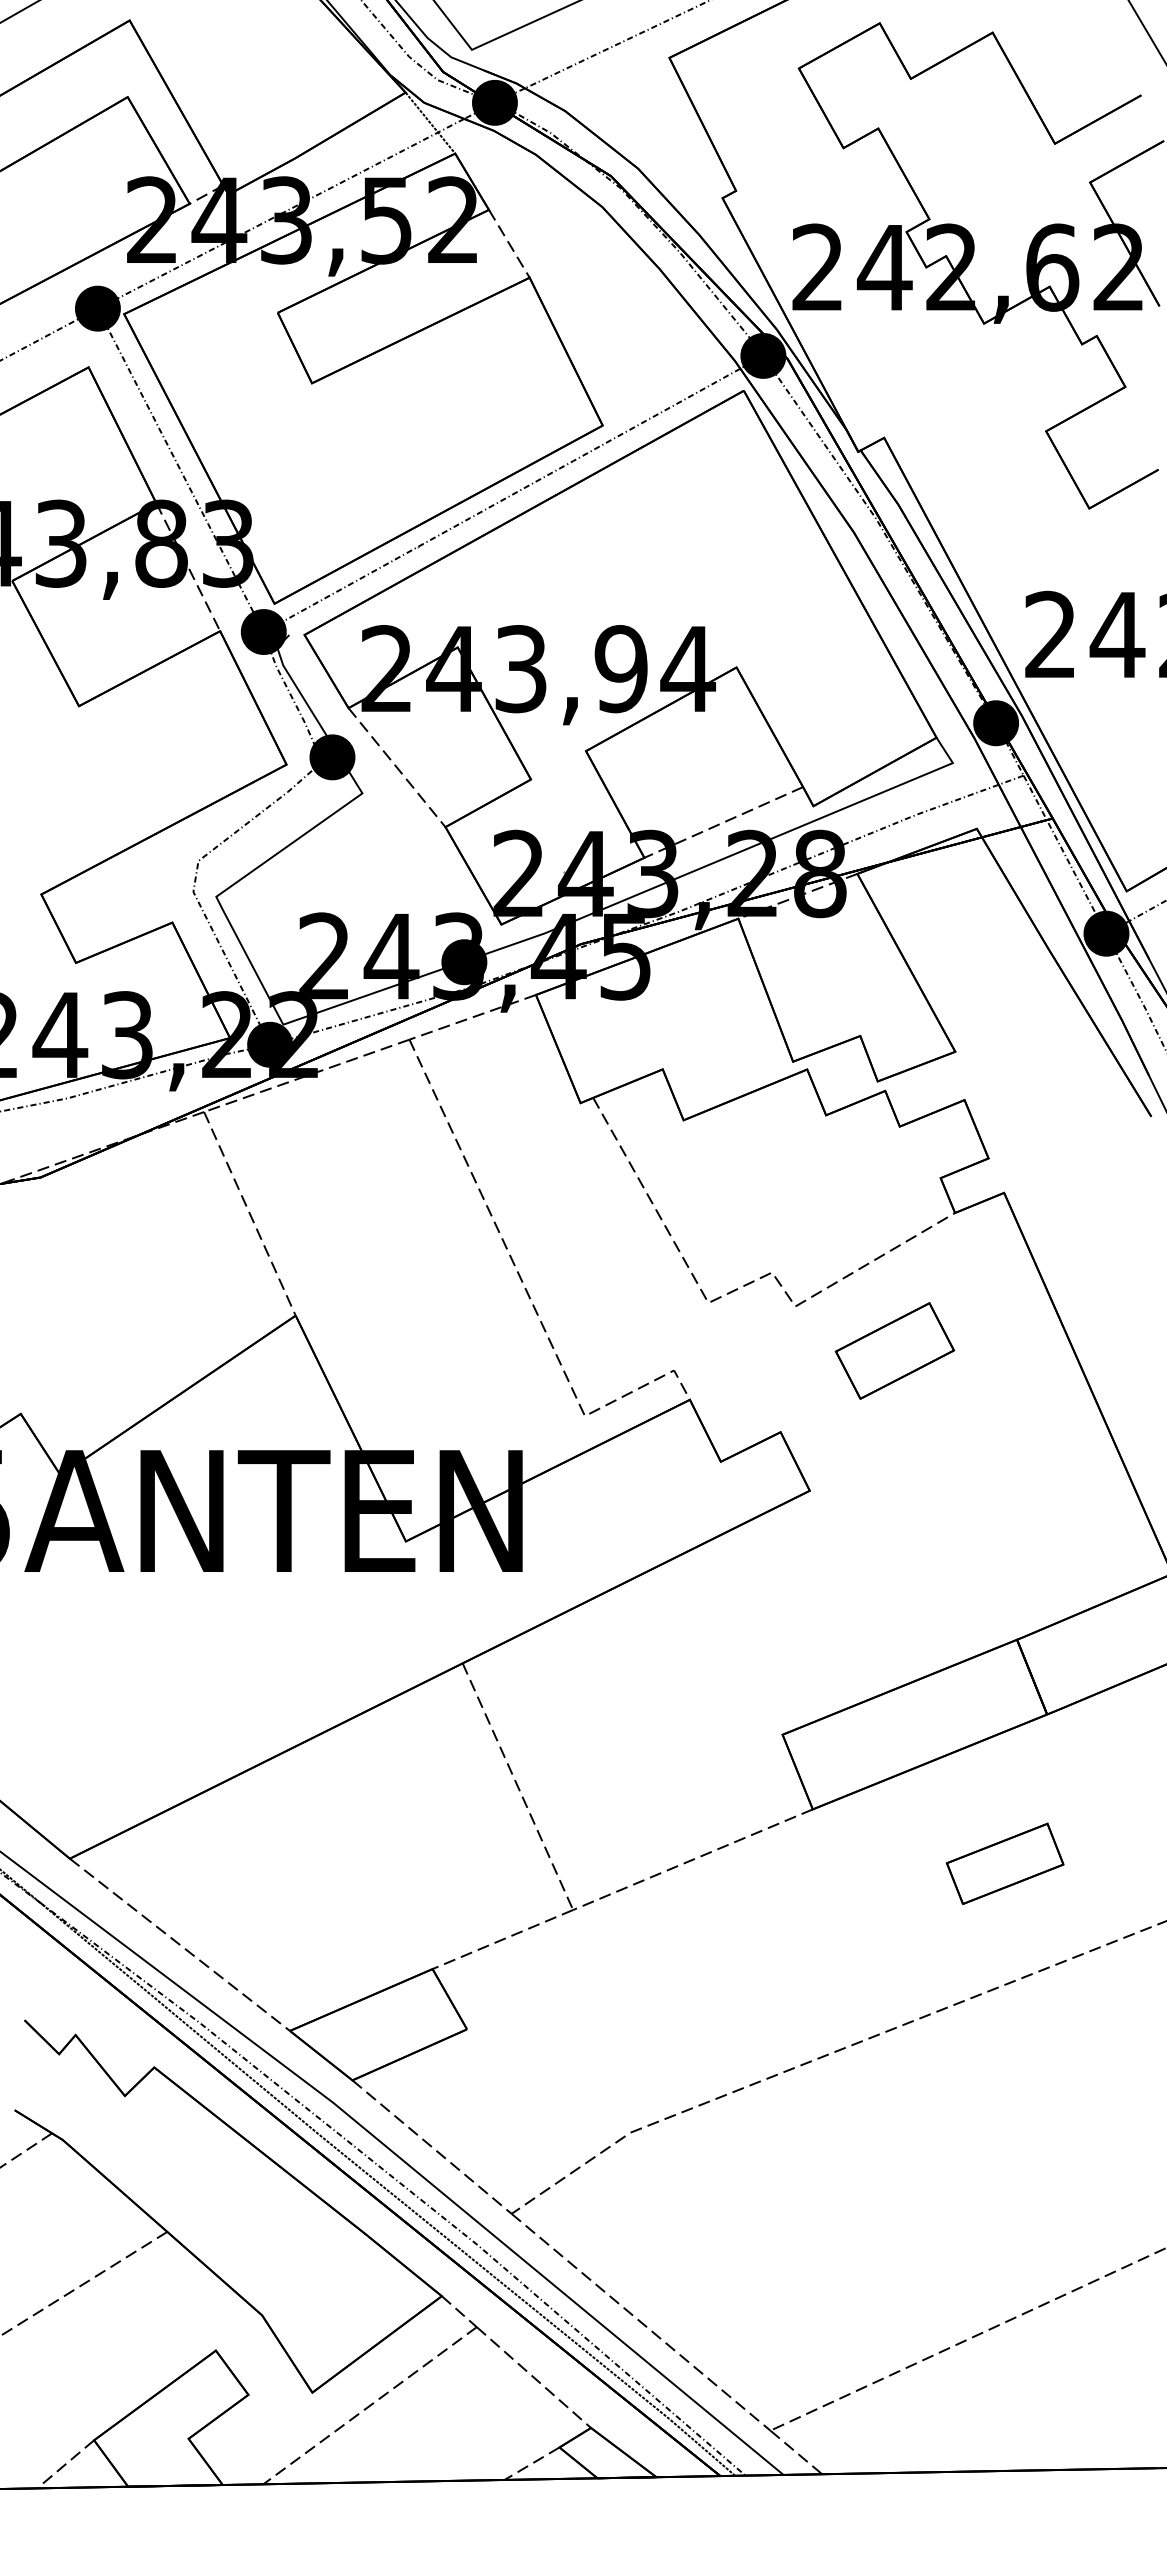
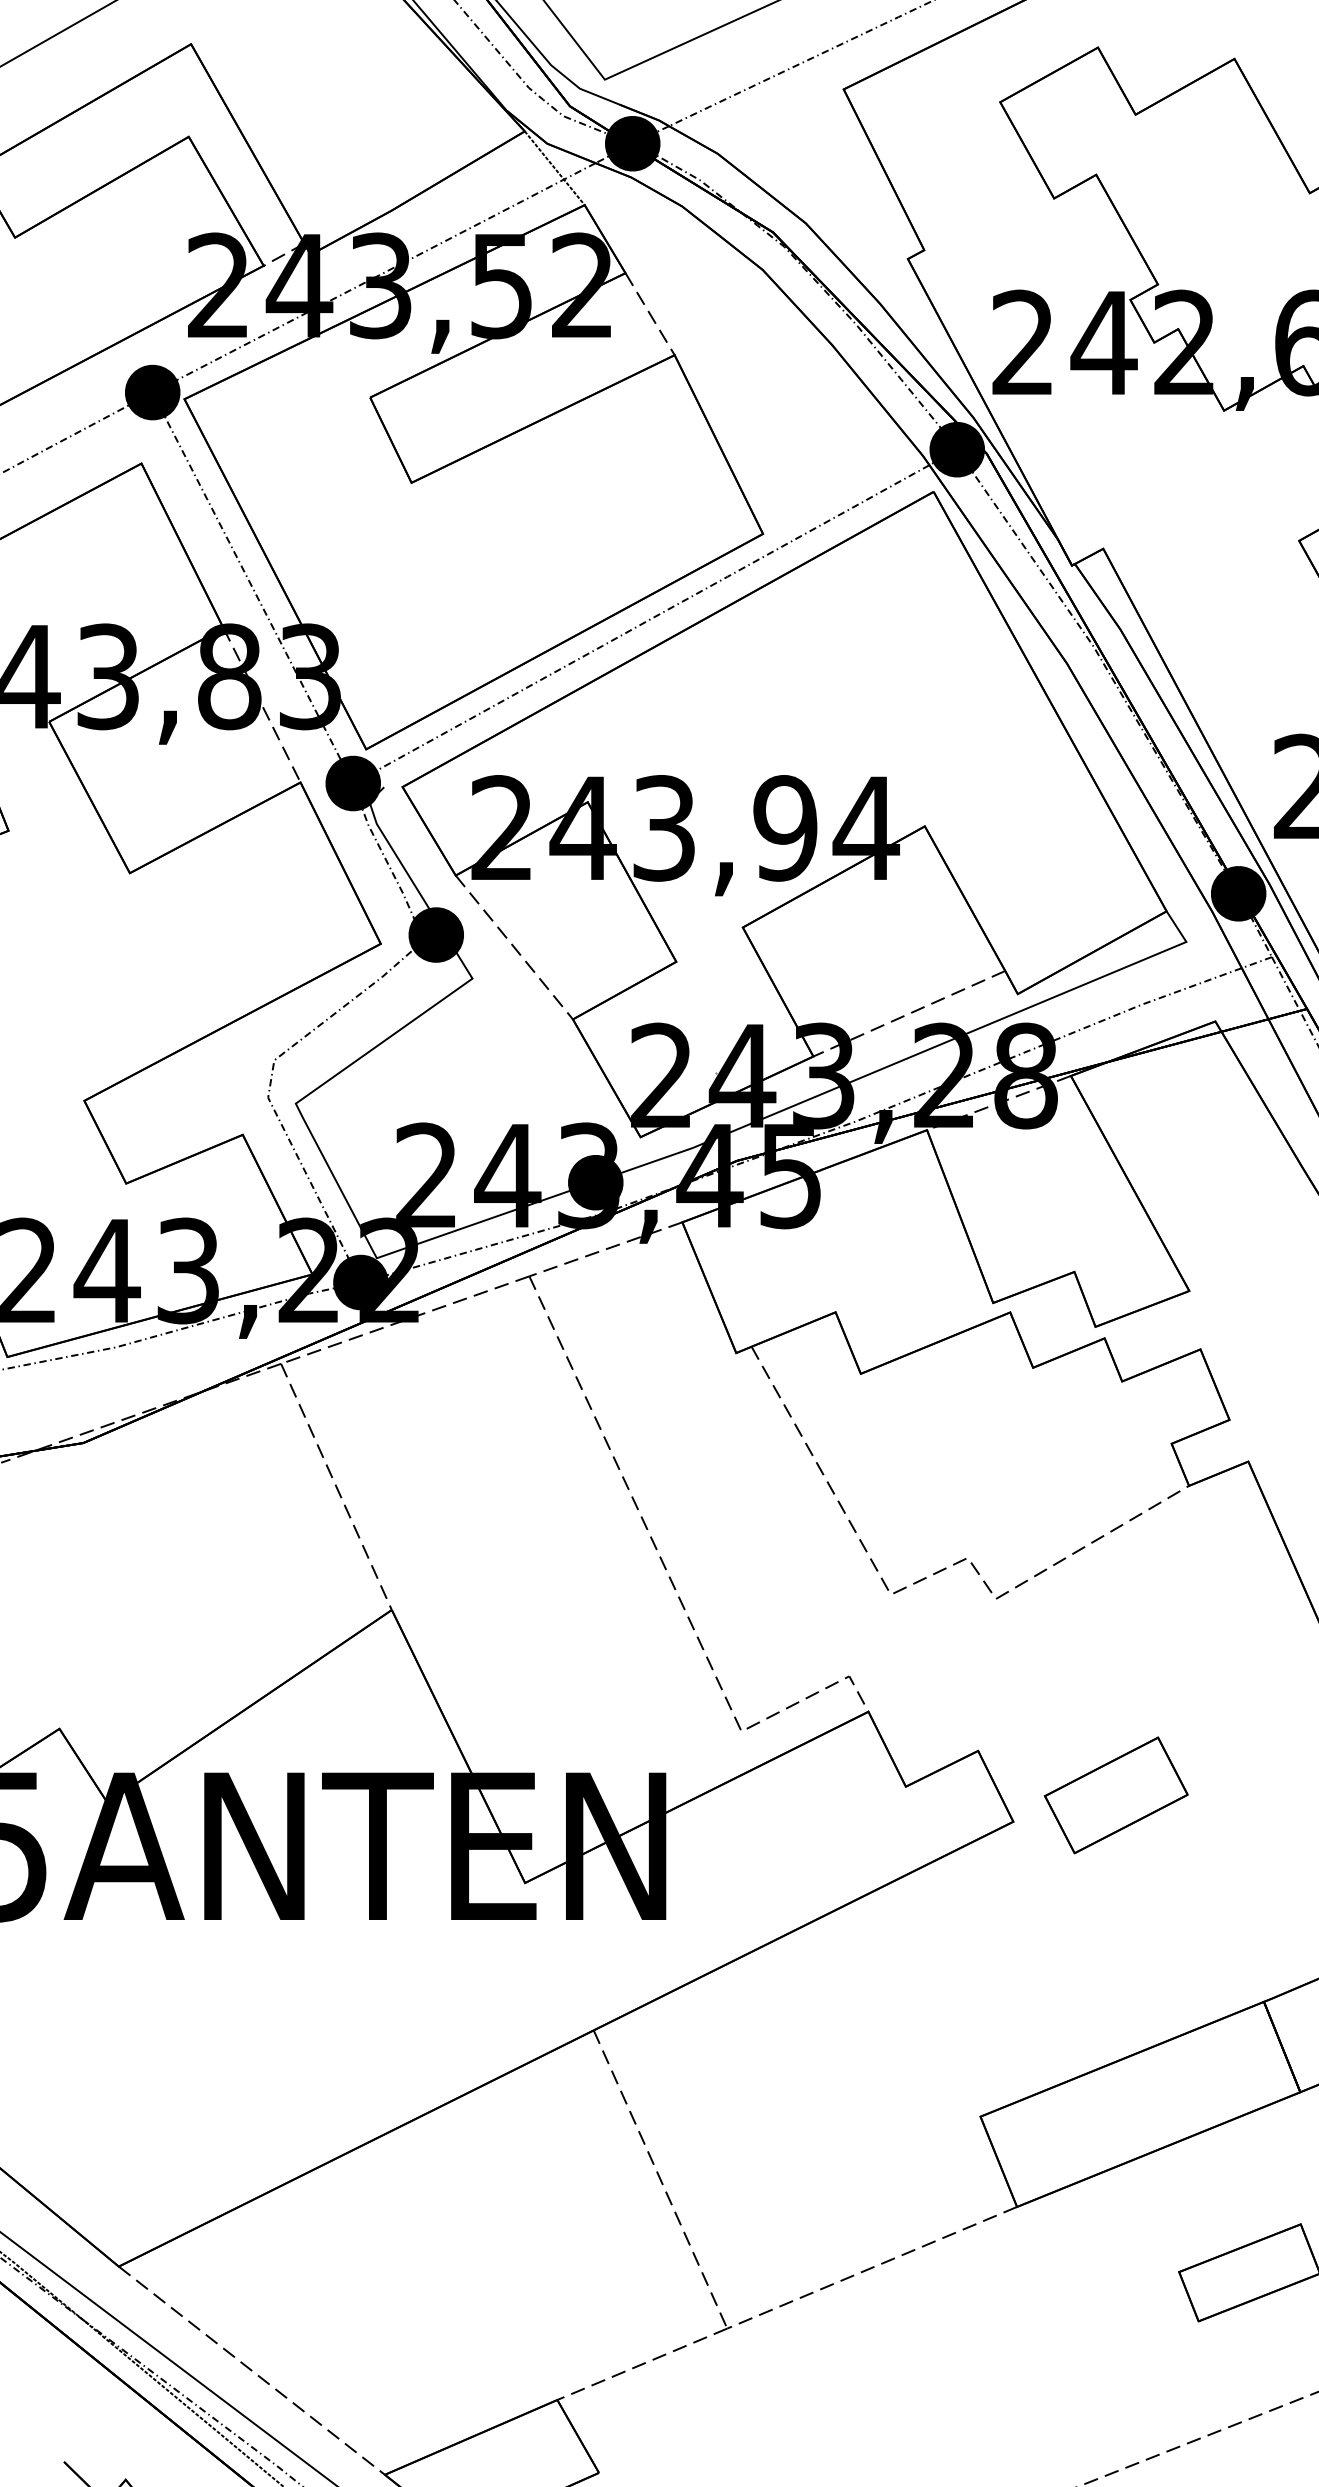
part: (894, 1350) -> (1115, 1794), moved

